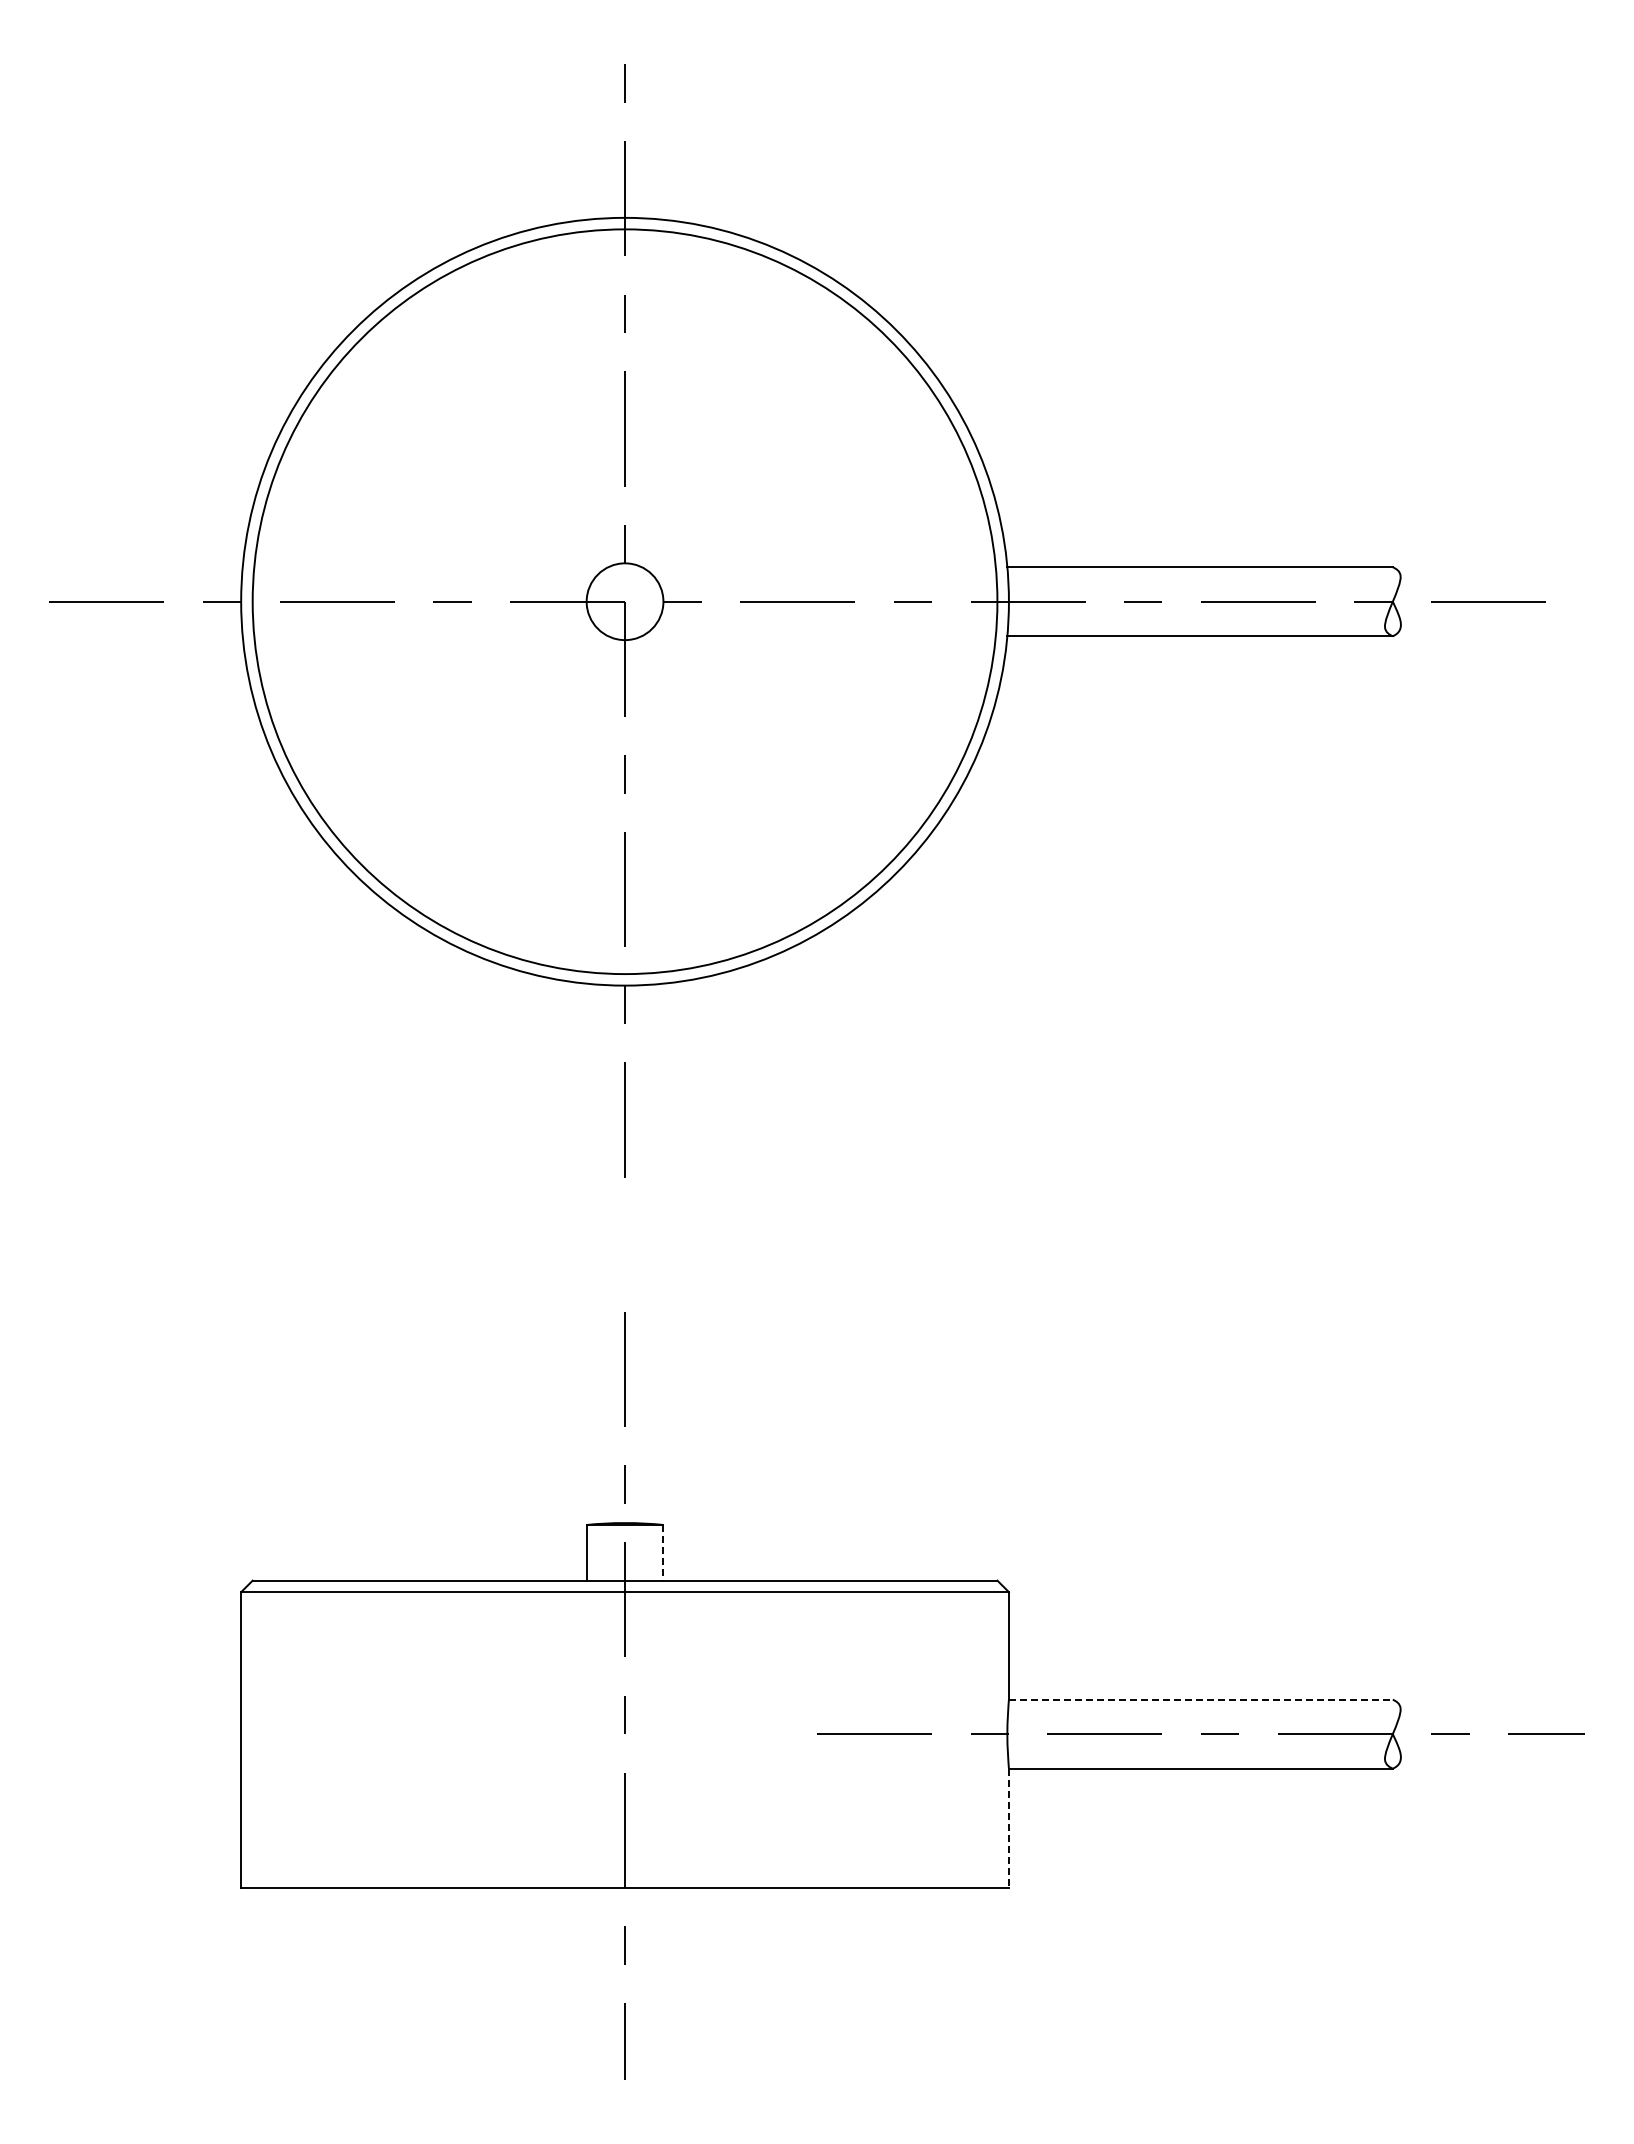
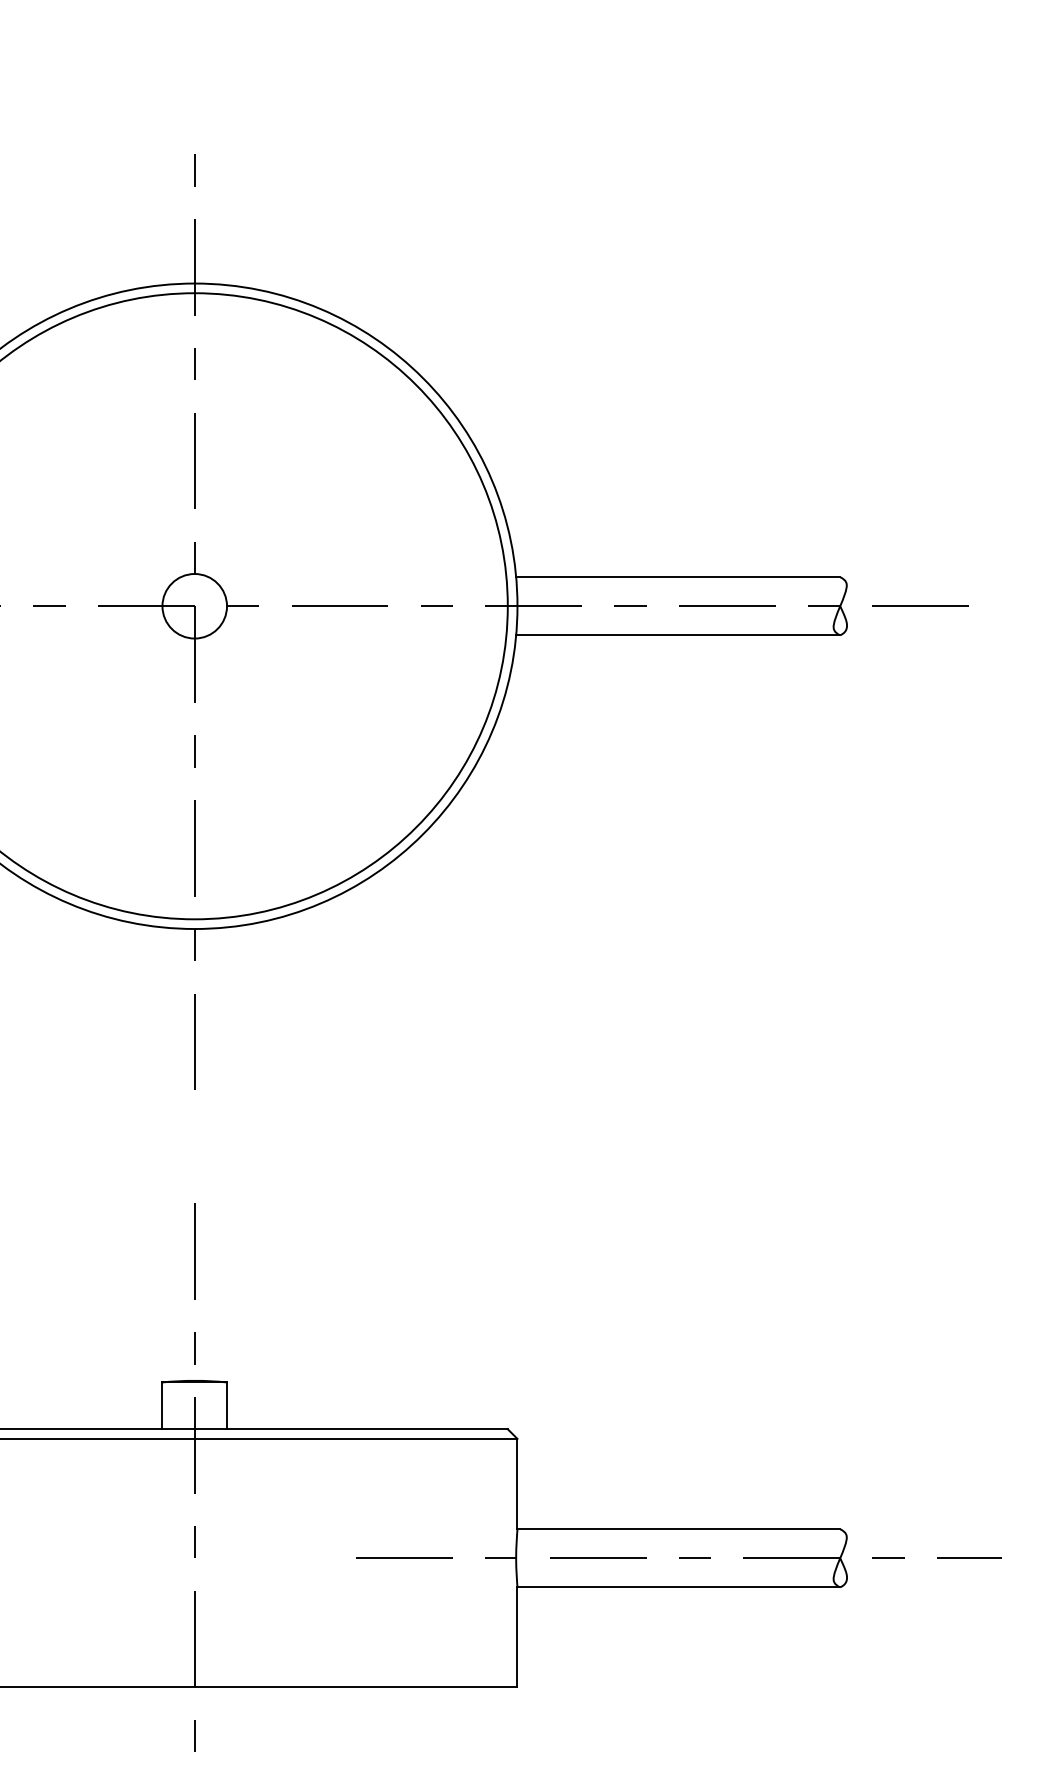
line: (663, 1552) -> (227, 1405), dashed -> solid
line: (1200, 1699) -> (678, 1529), dashed -> solid
line: (1008, 1828) -> (517, 1637), dashed -> solid

